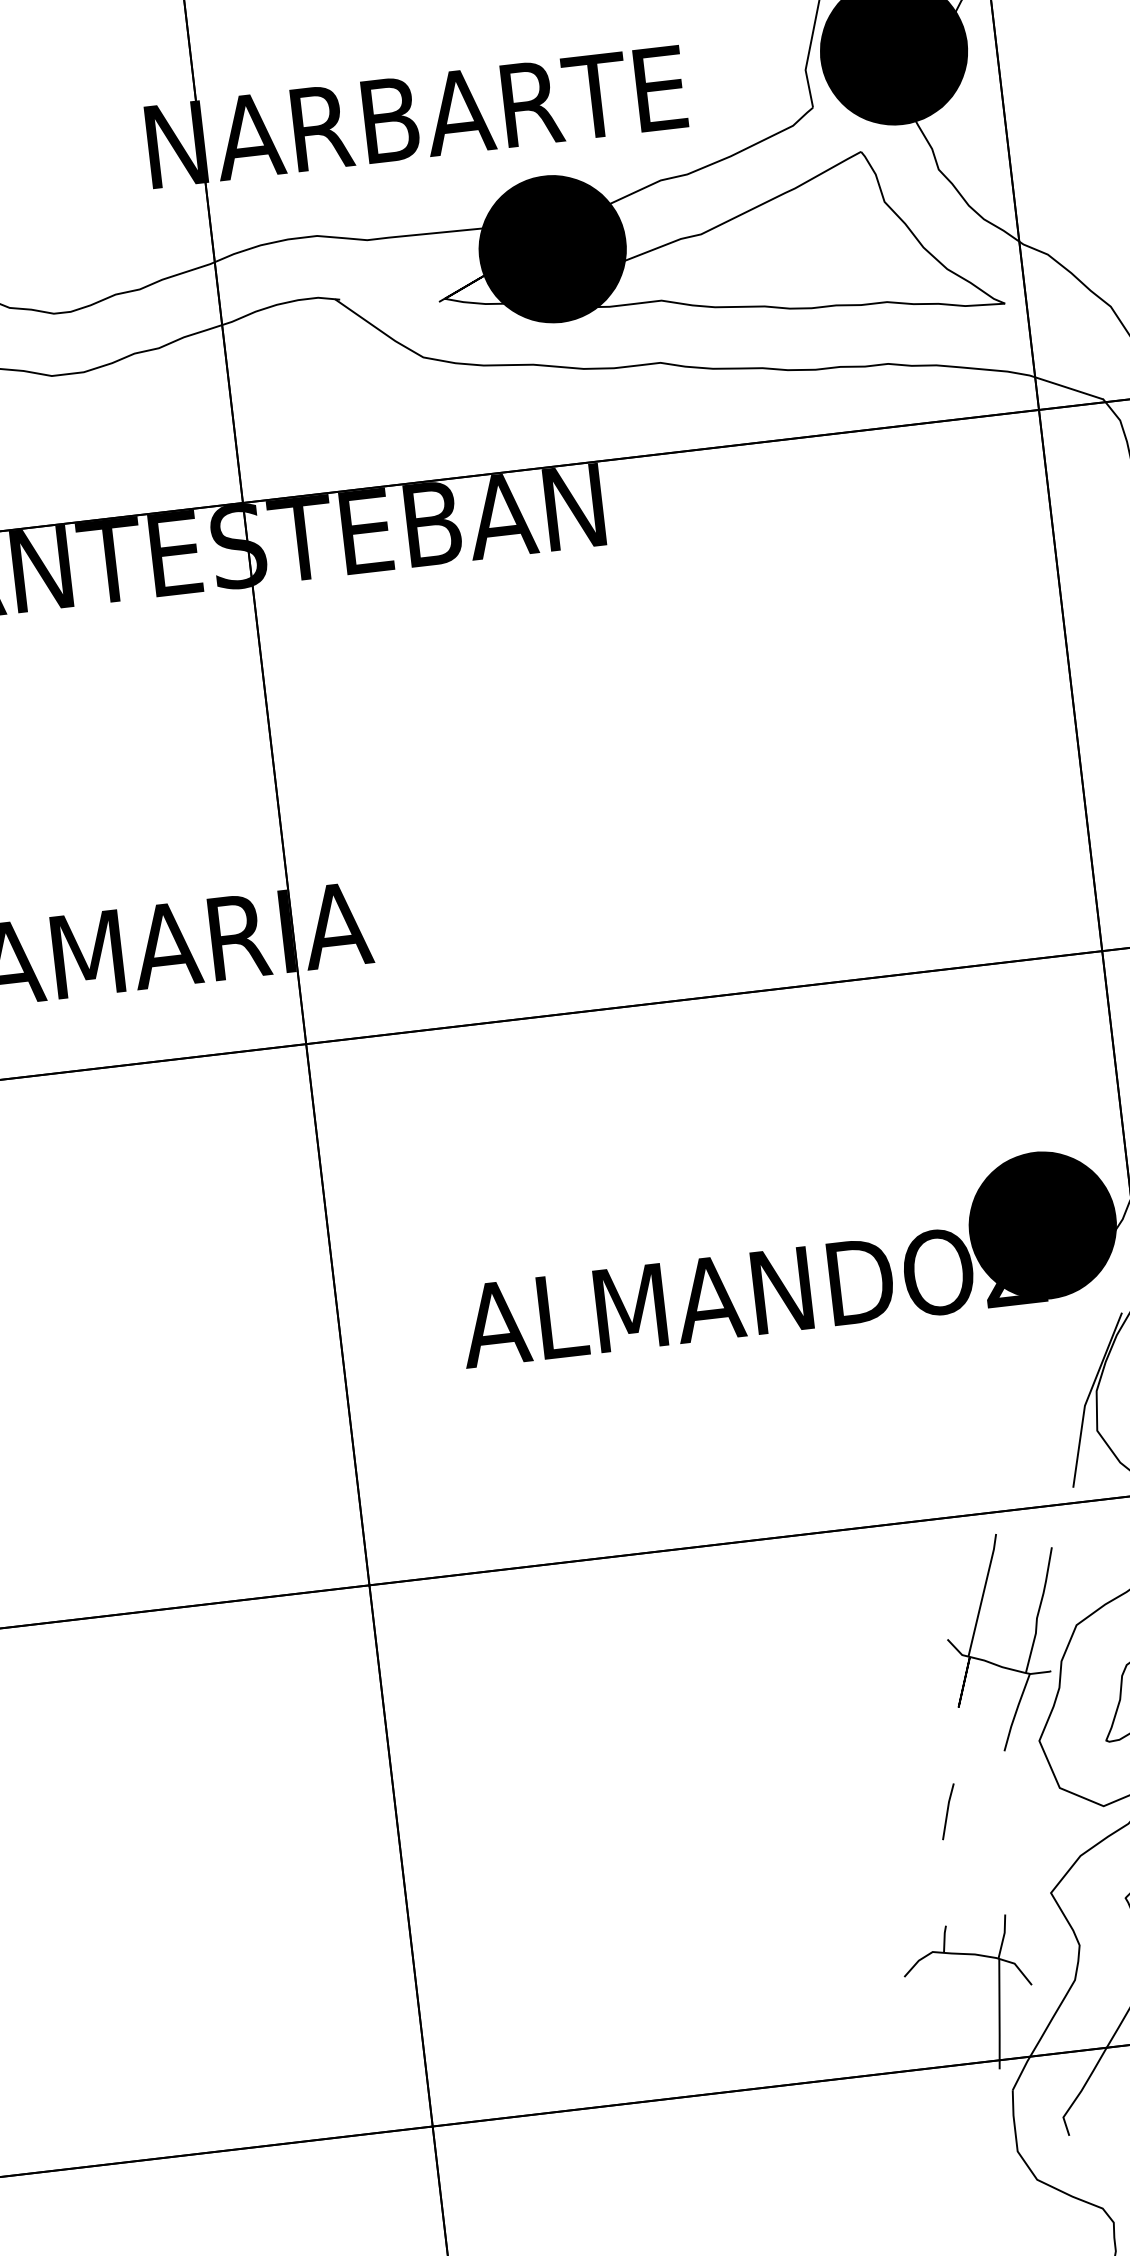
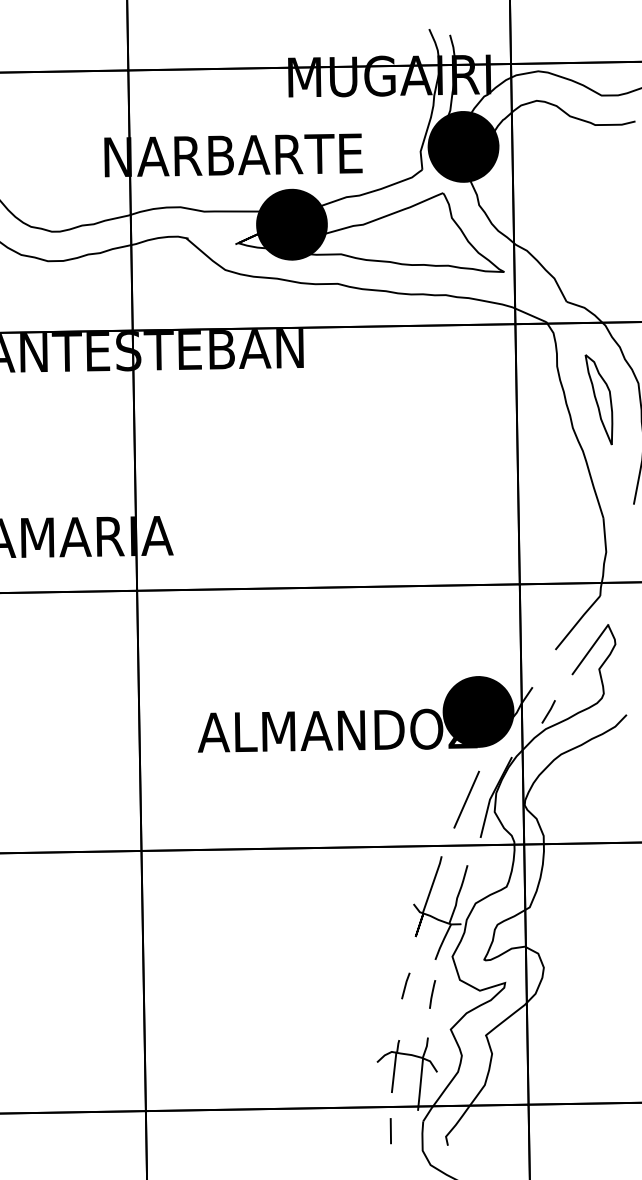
line: (1035, 1410) -> (466, 799), added
line: (1005, 1823) -> (432, 994), added
line: (940, 1994) -> (393, 1072), added
line: (946, 2118) -> (390, 1131), added

